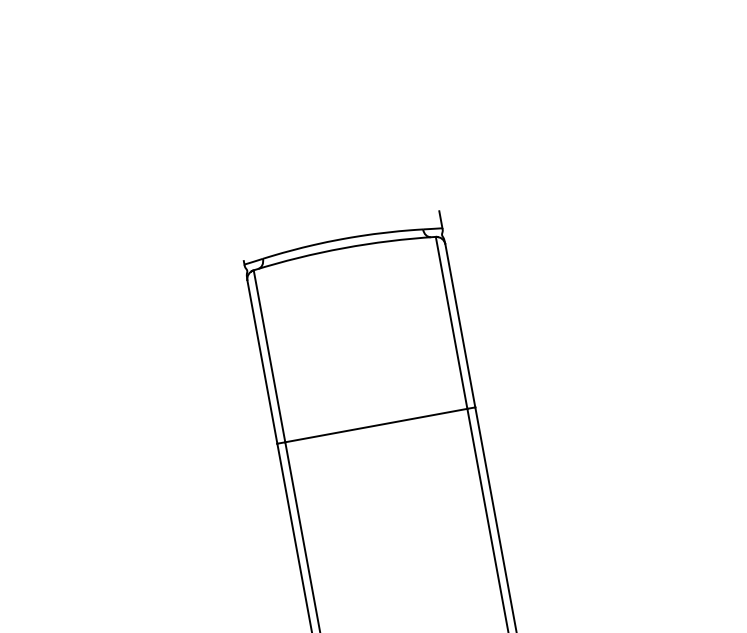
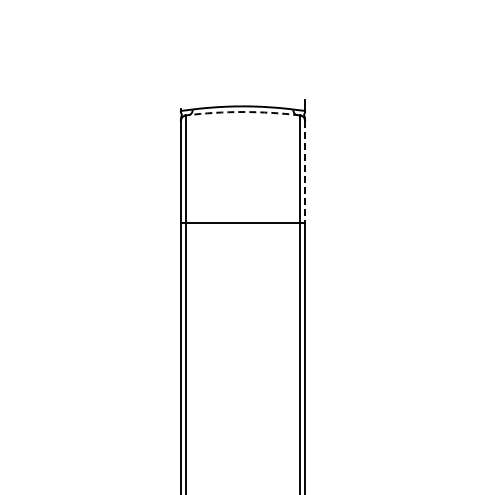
arc: (344, 248) -> (243, 112), solid -> dashed
line: (461, 326) -> (305, 172), solid -> dashed

